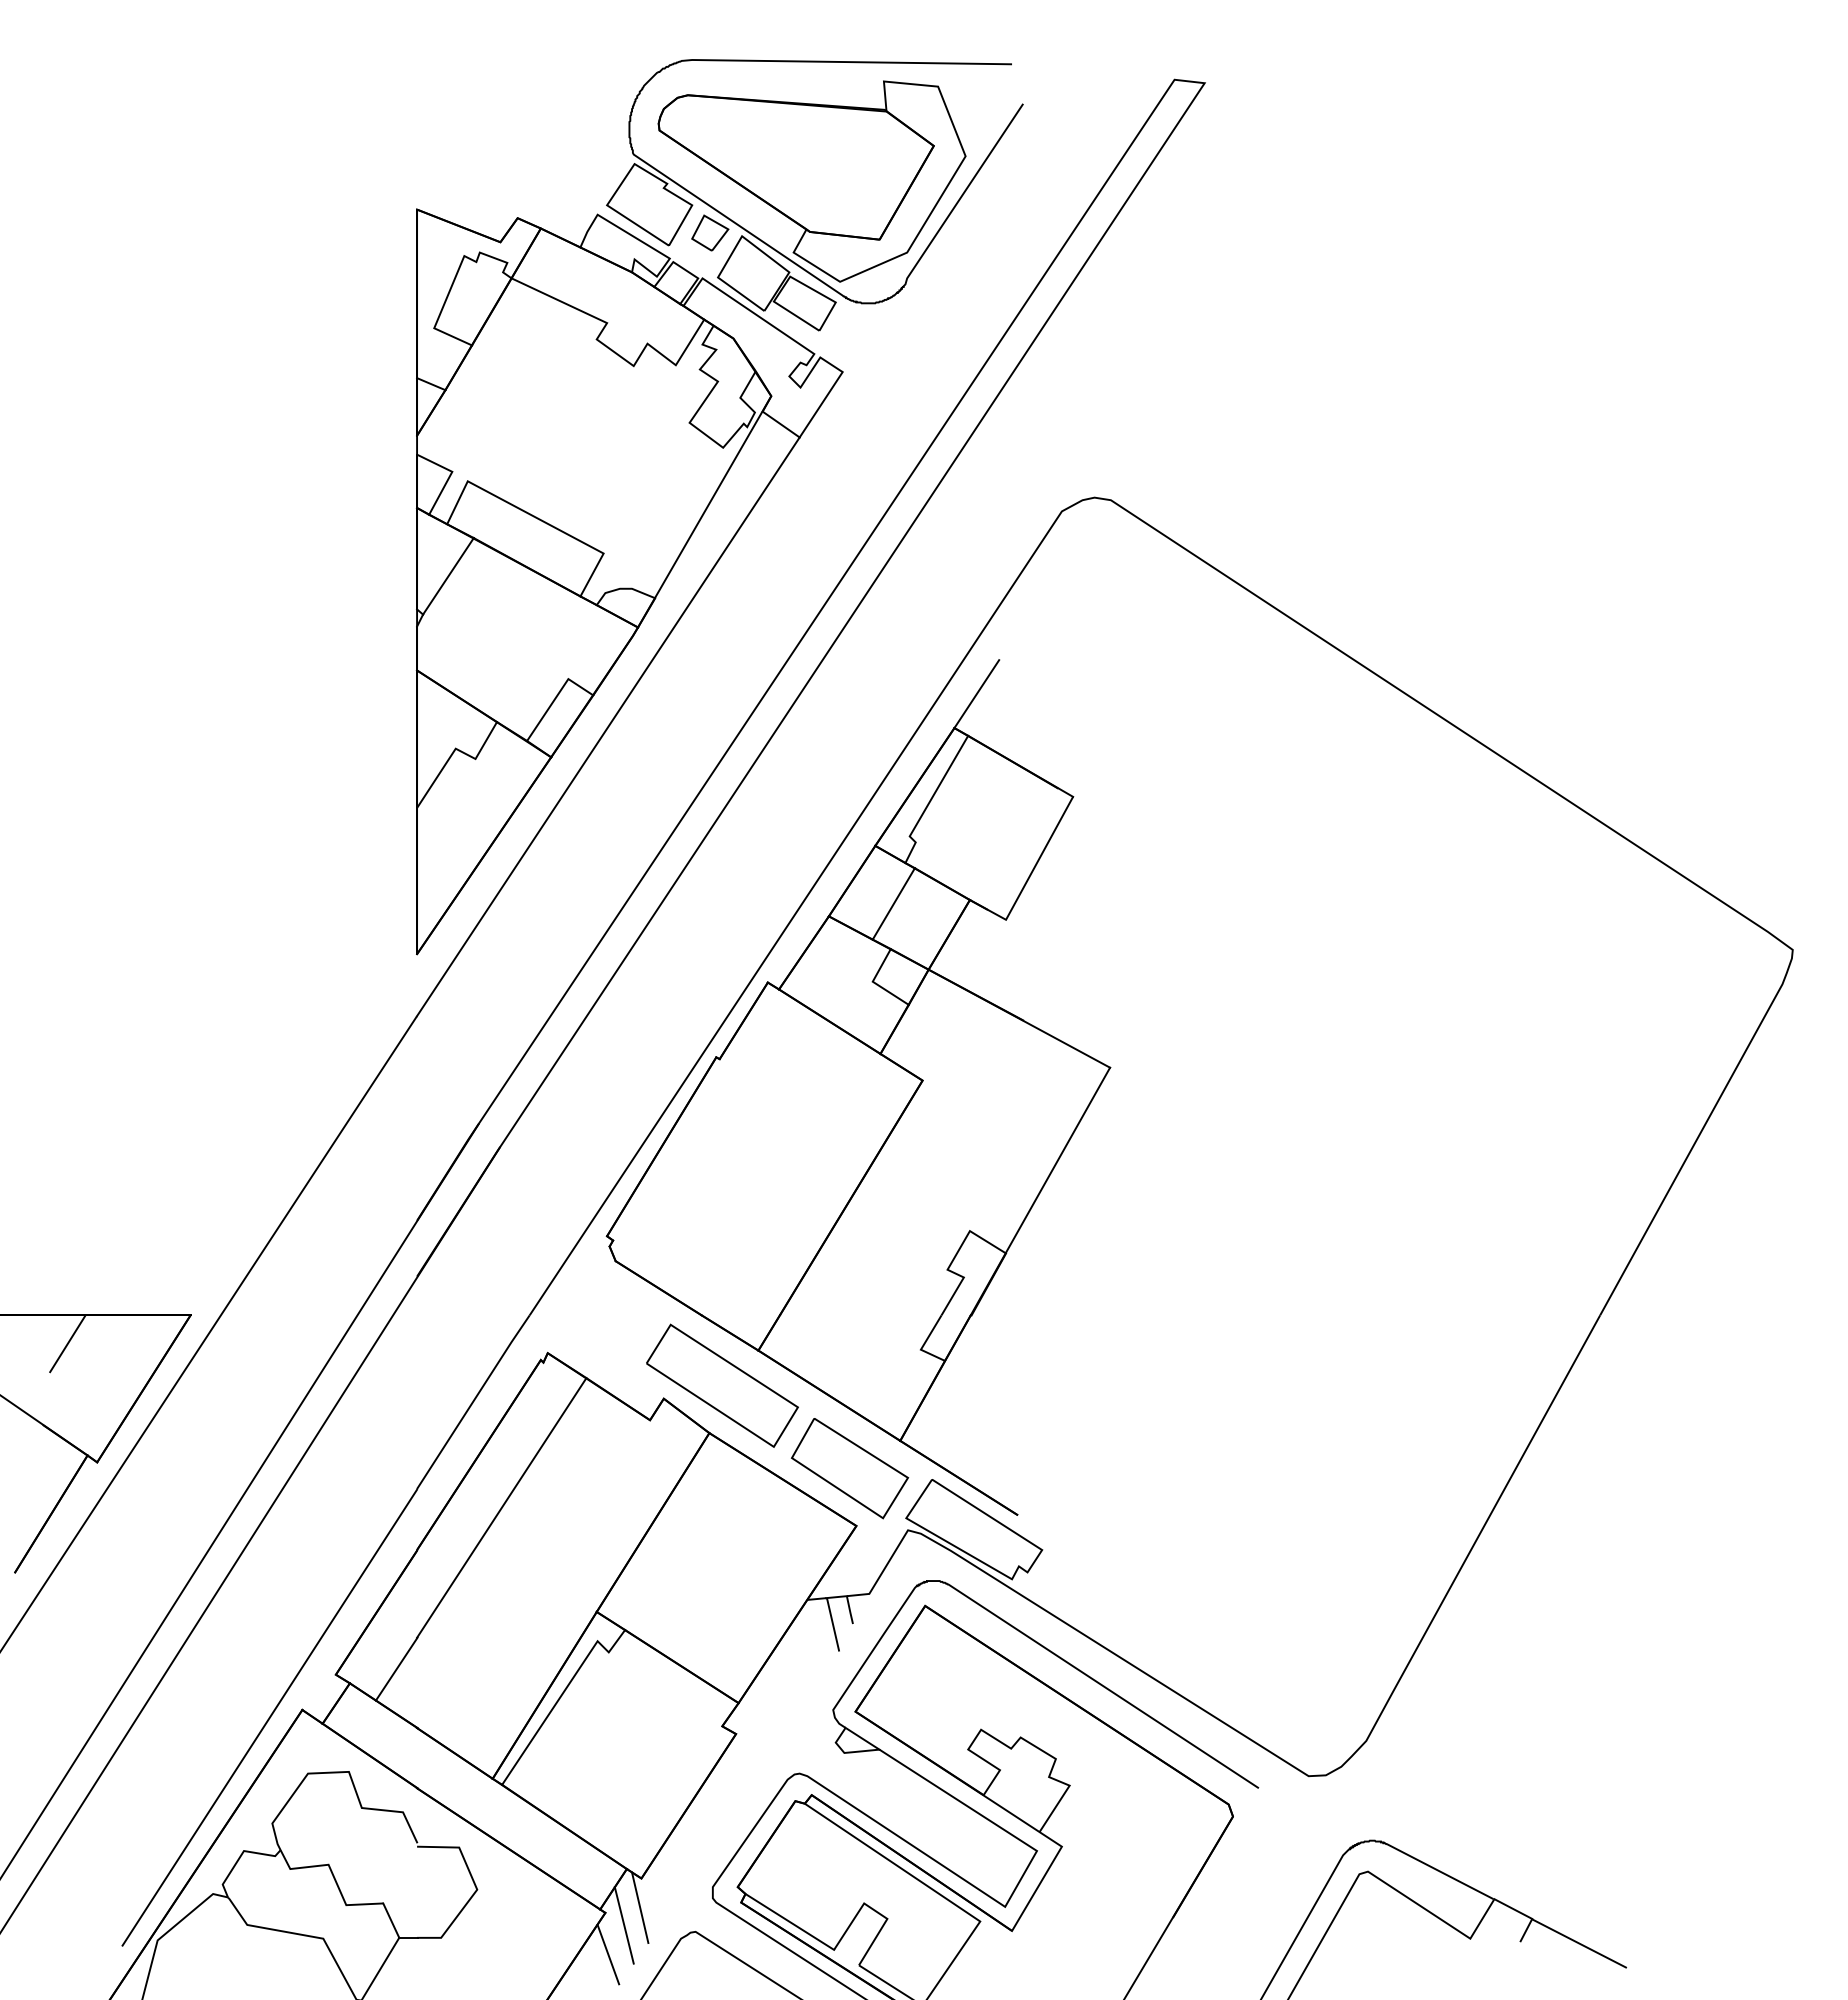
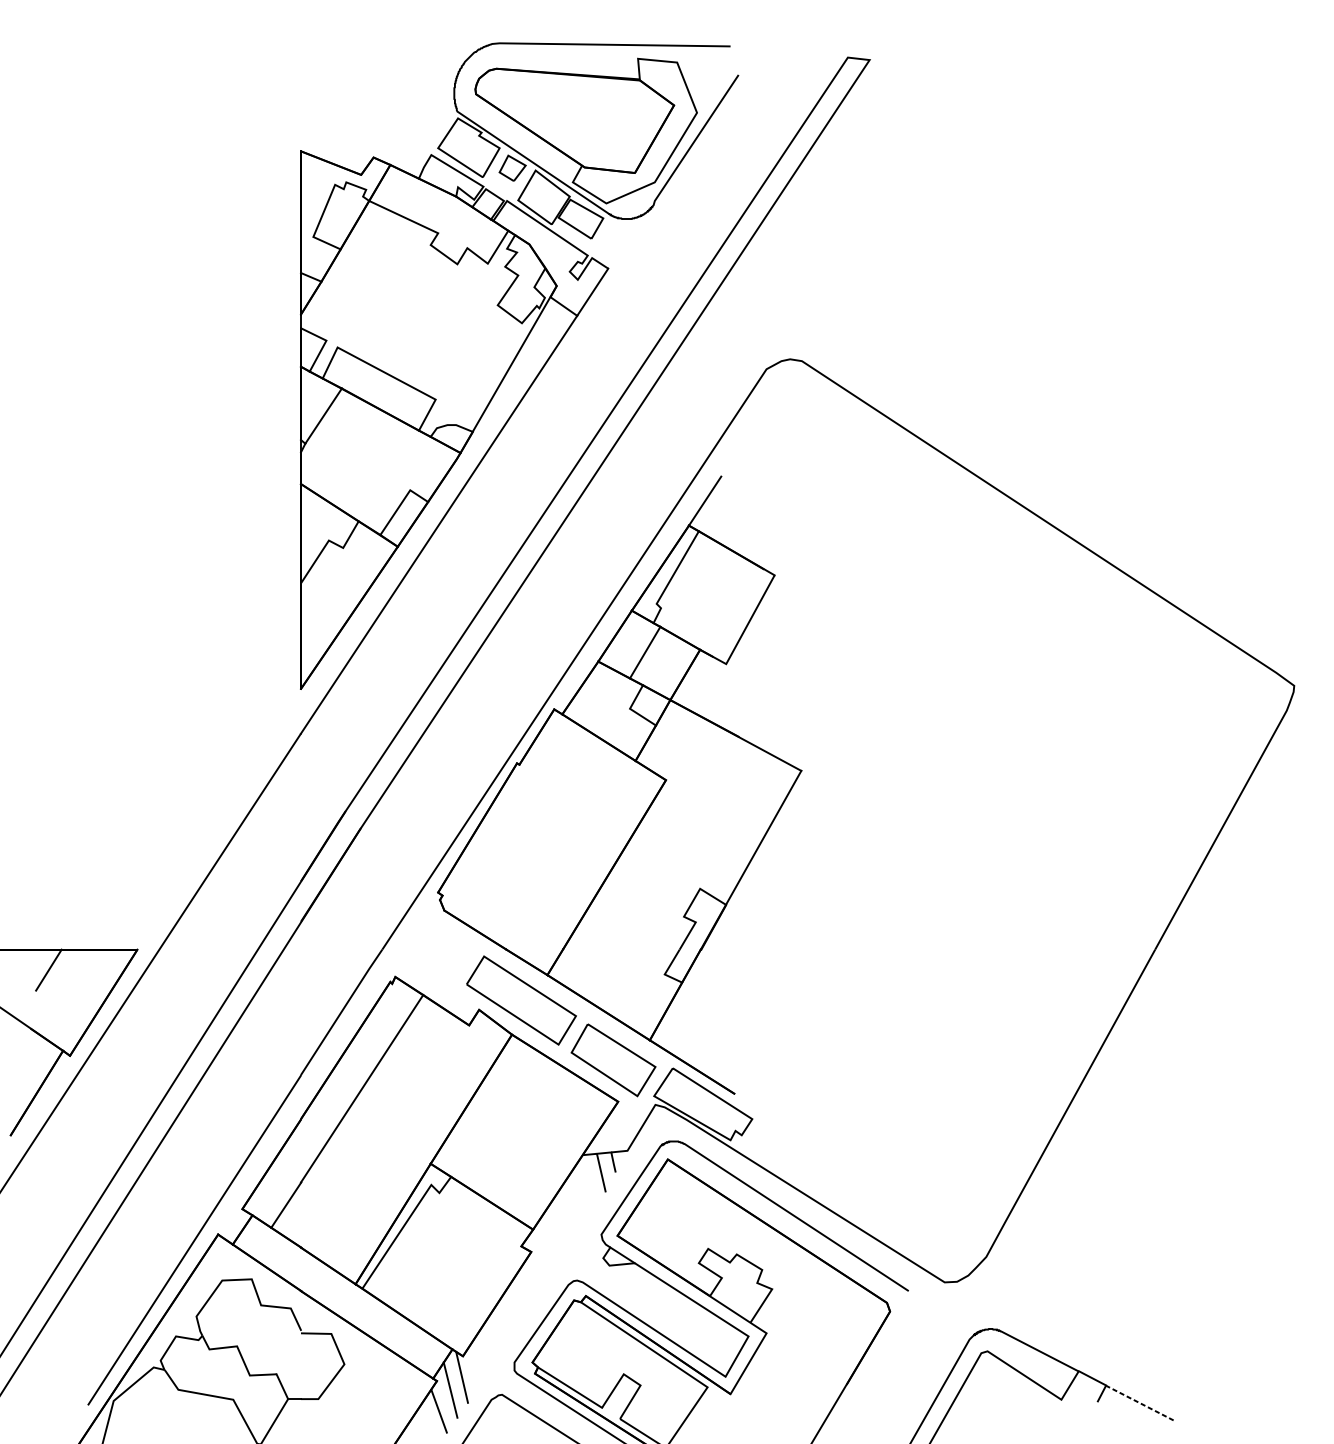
line: (1579, 1943) -> (1140, 1403), solid -> dashed

